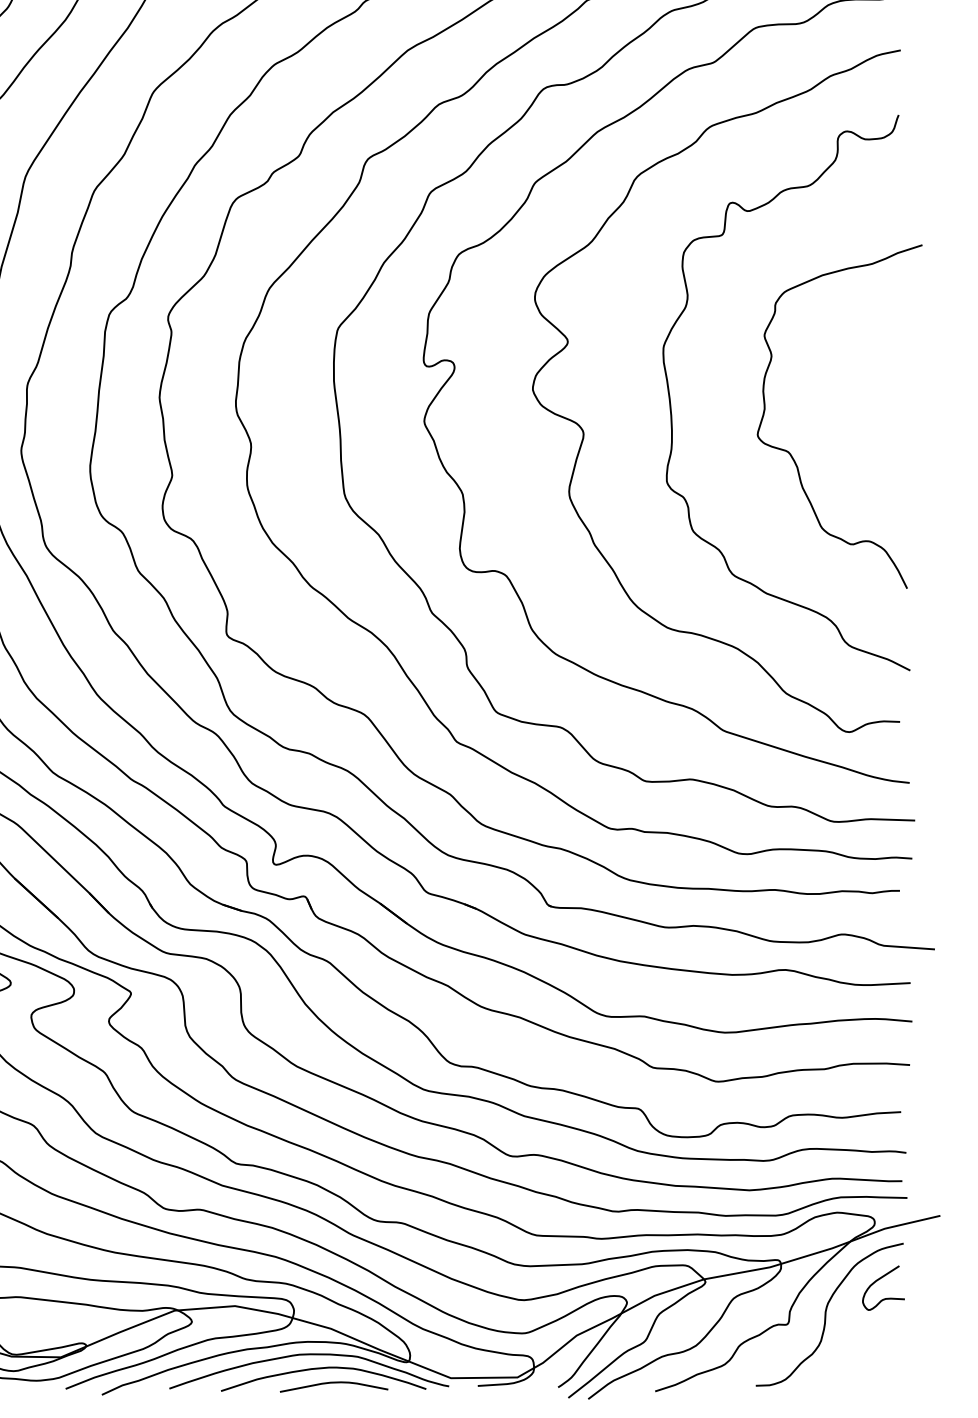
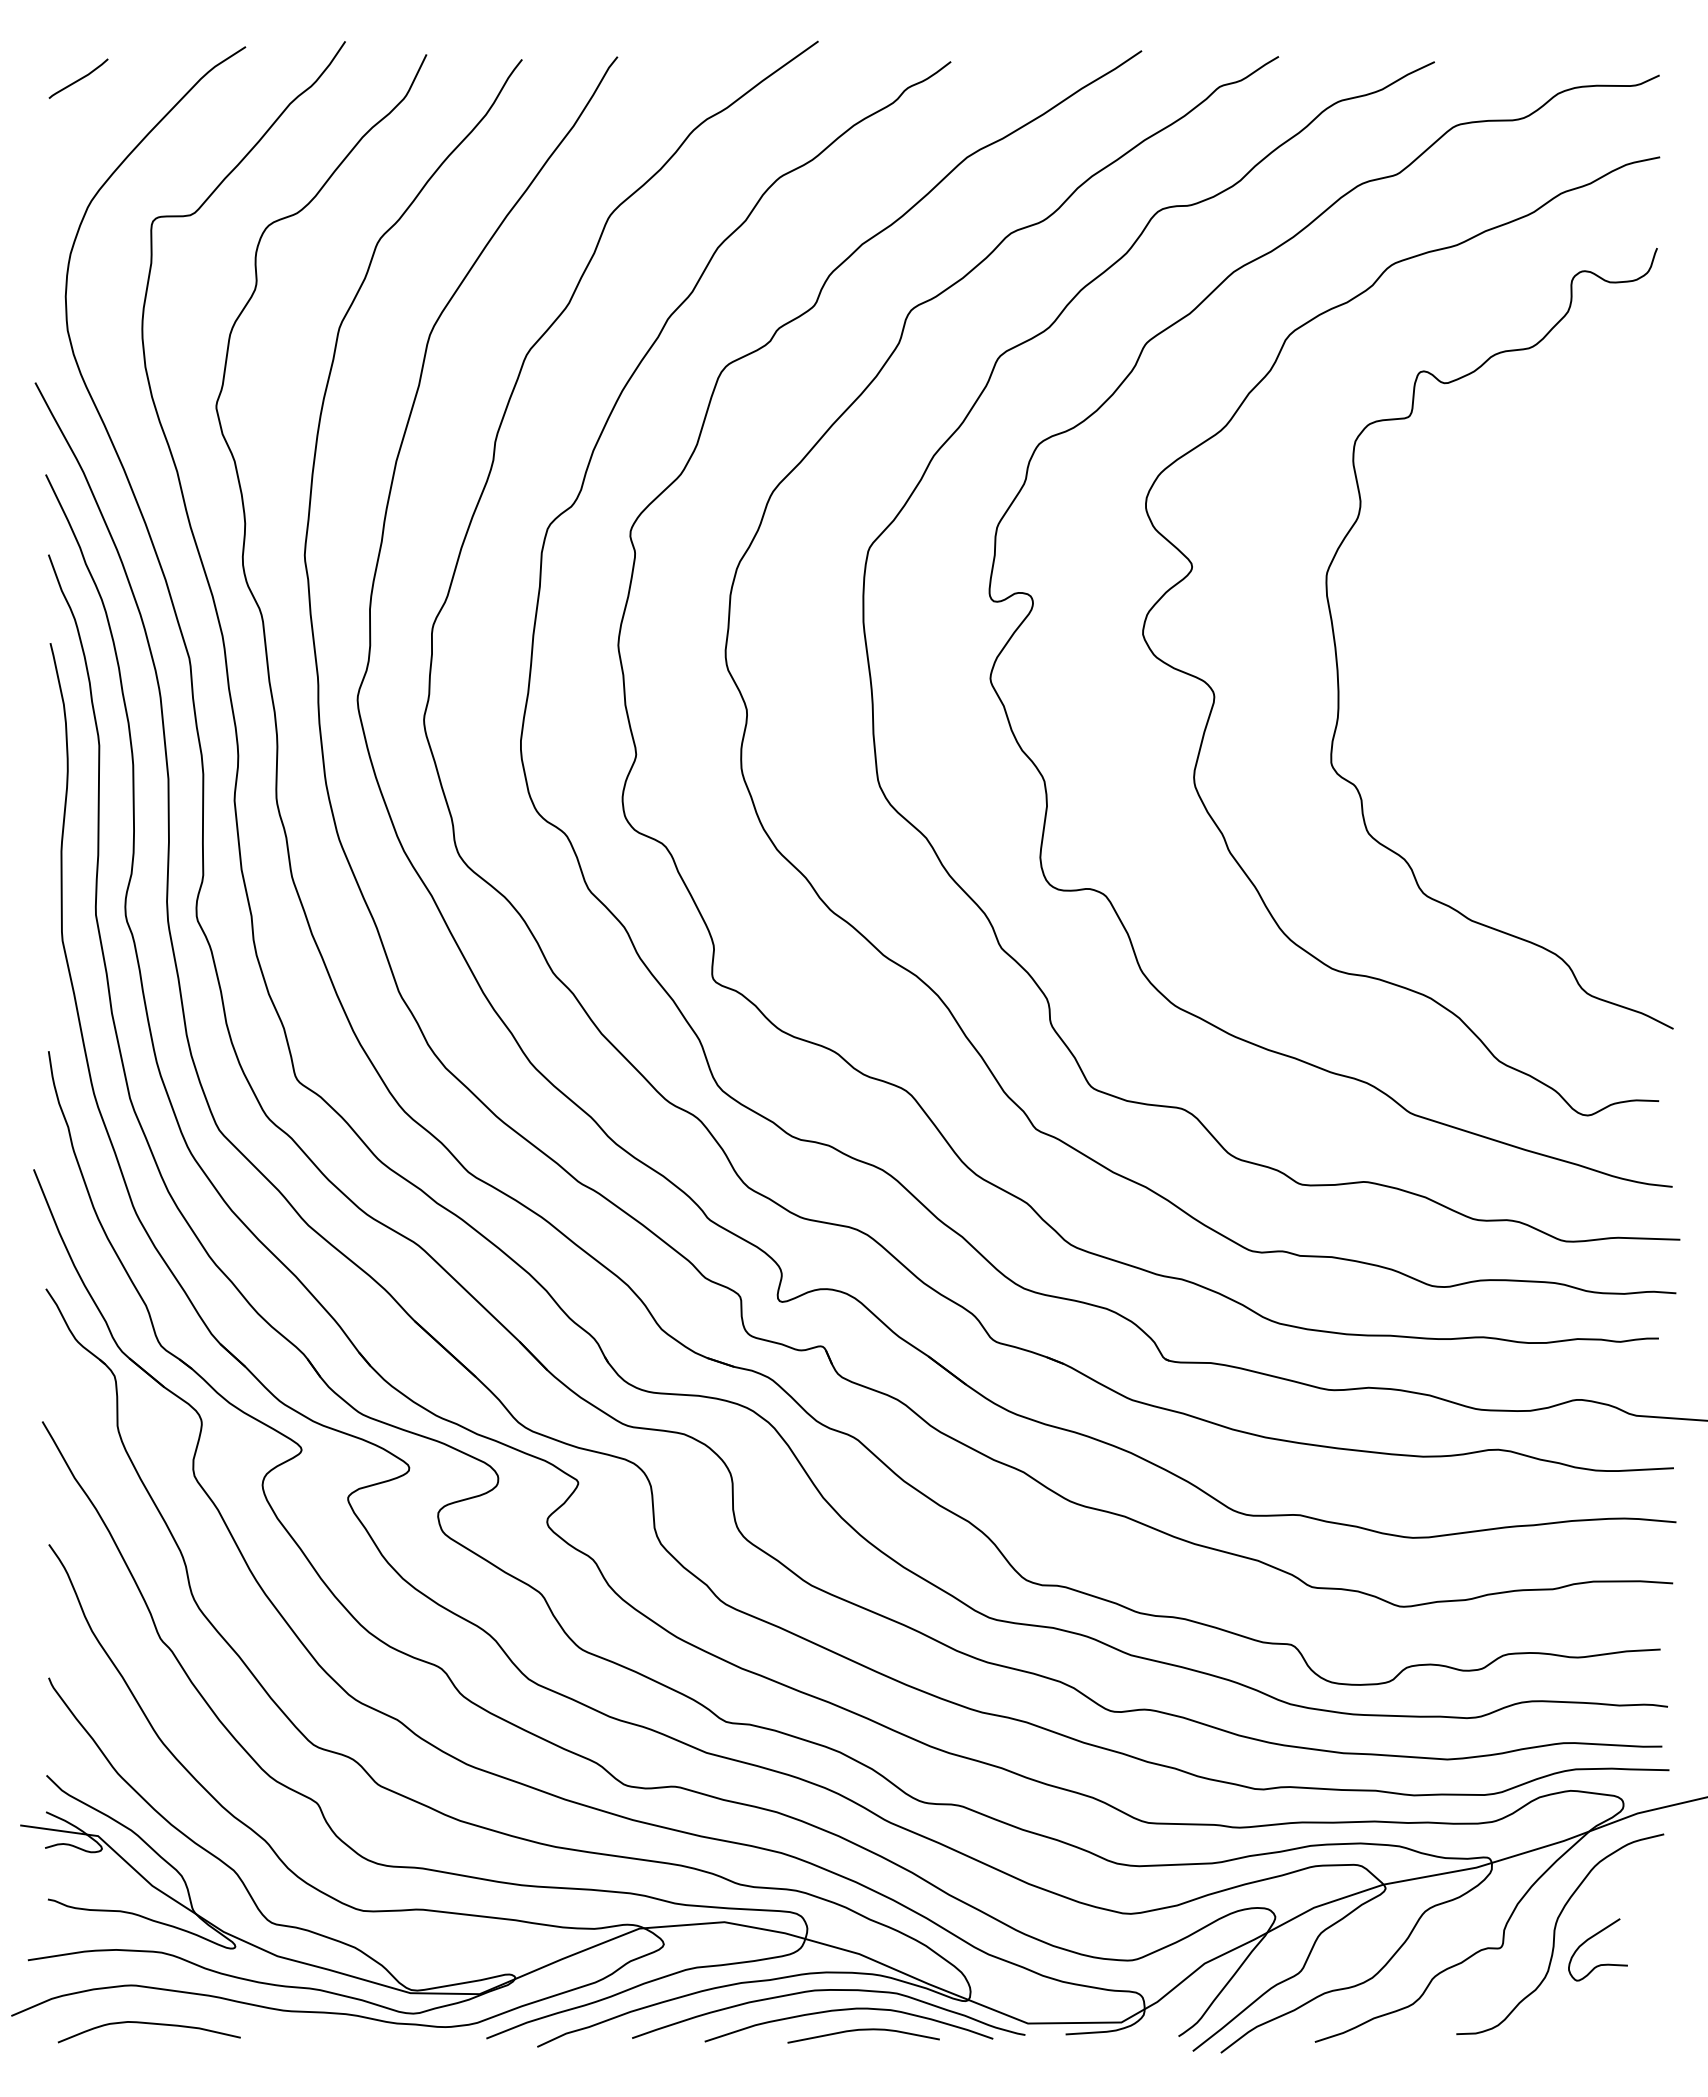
curve: (791, 454) -> (1506, 725), removed
curve: (878, 1280) -> (1590, 1939), moved

